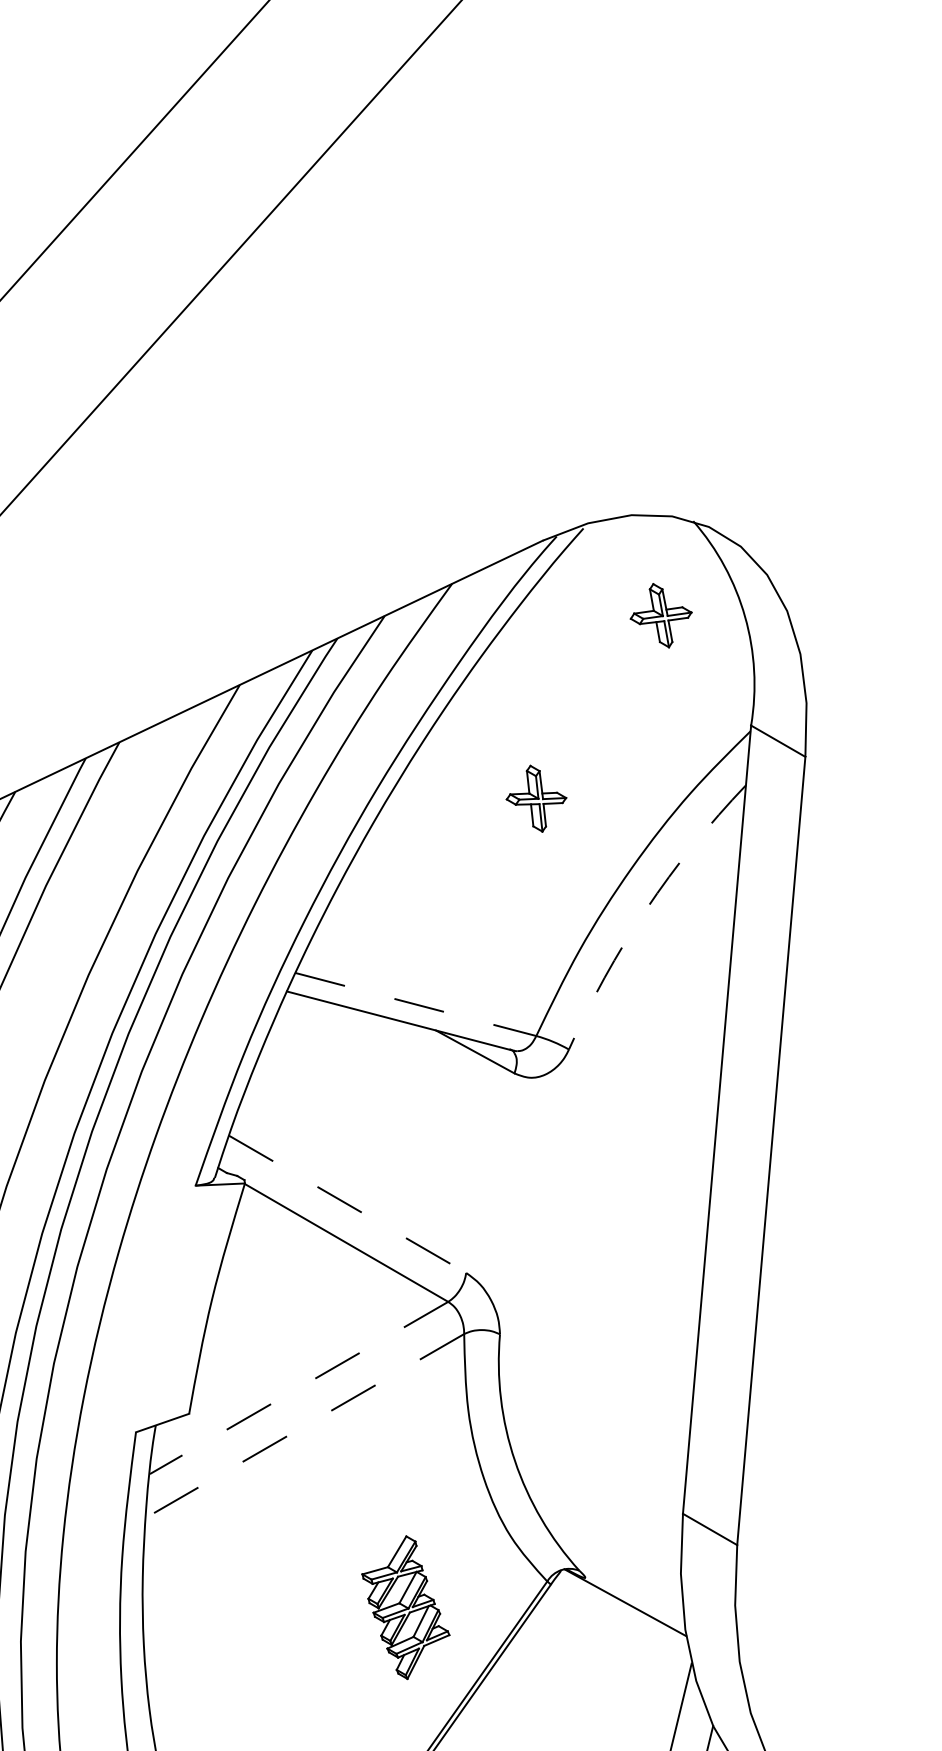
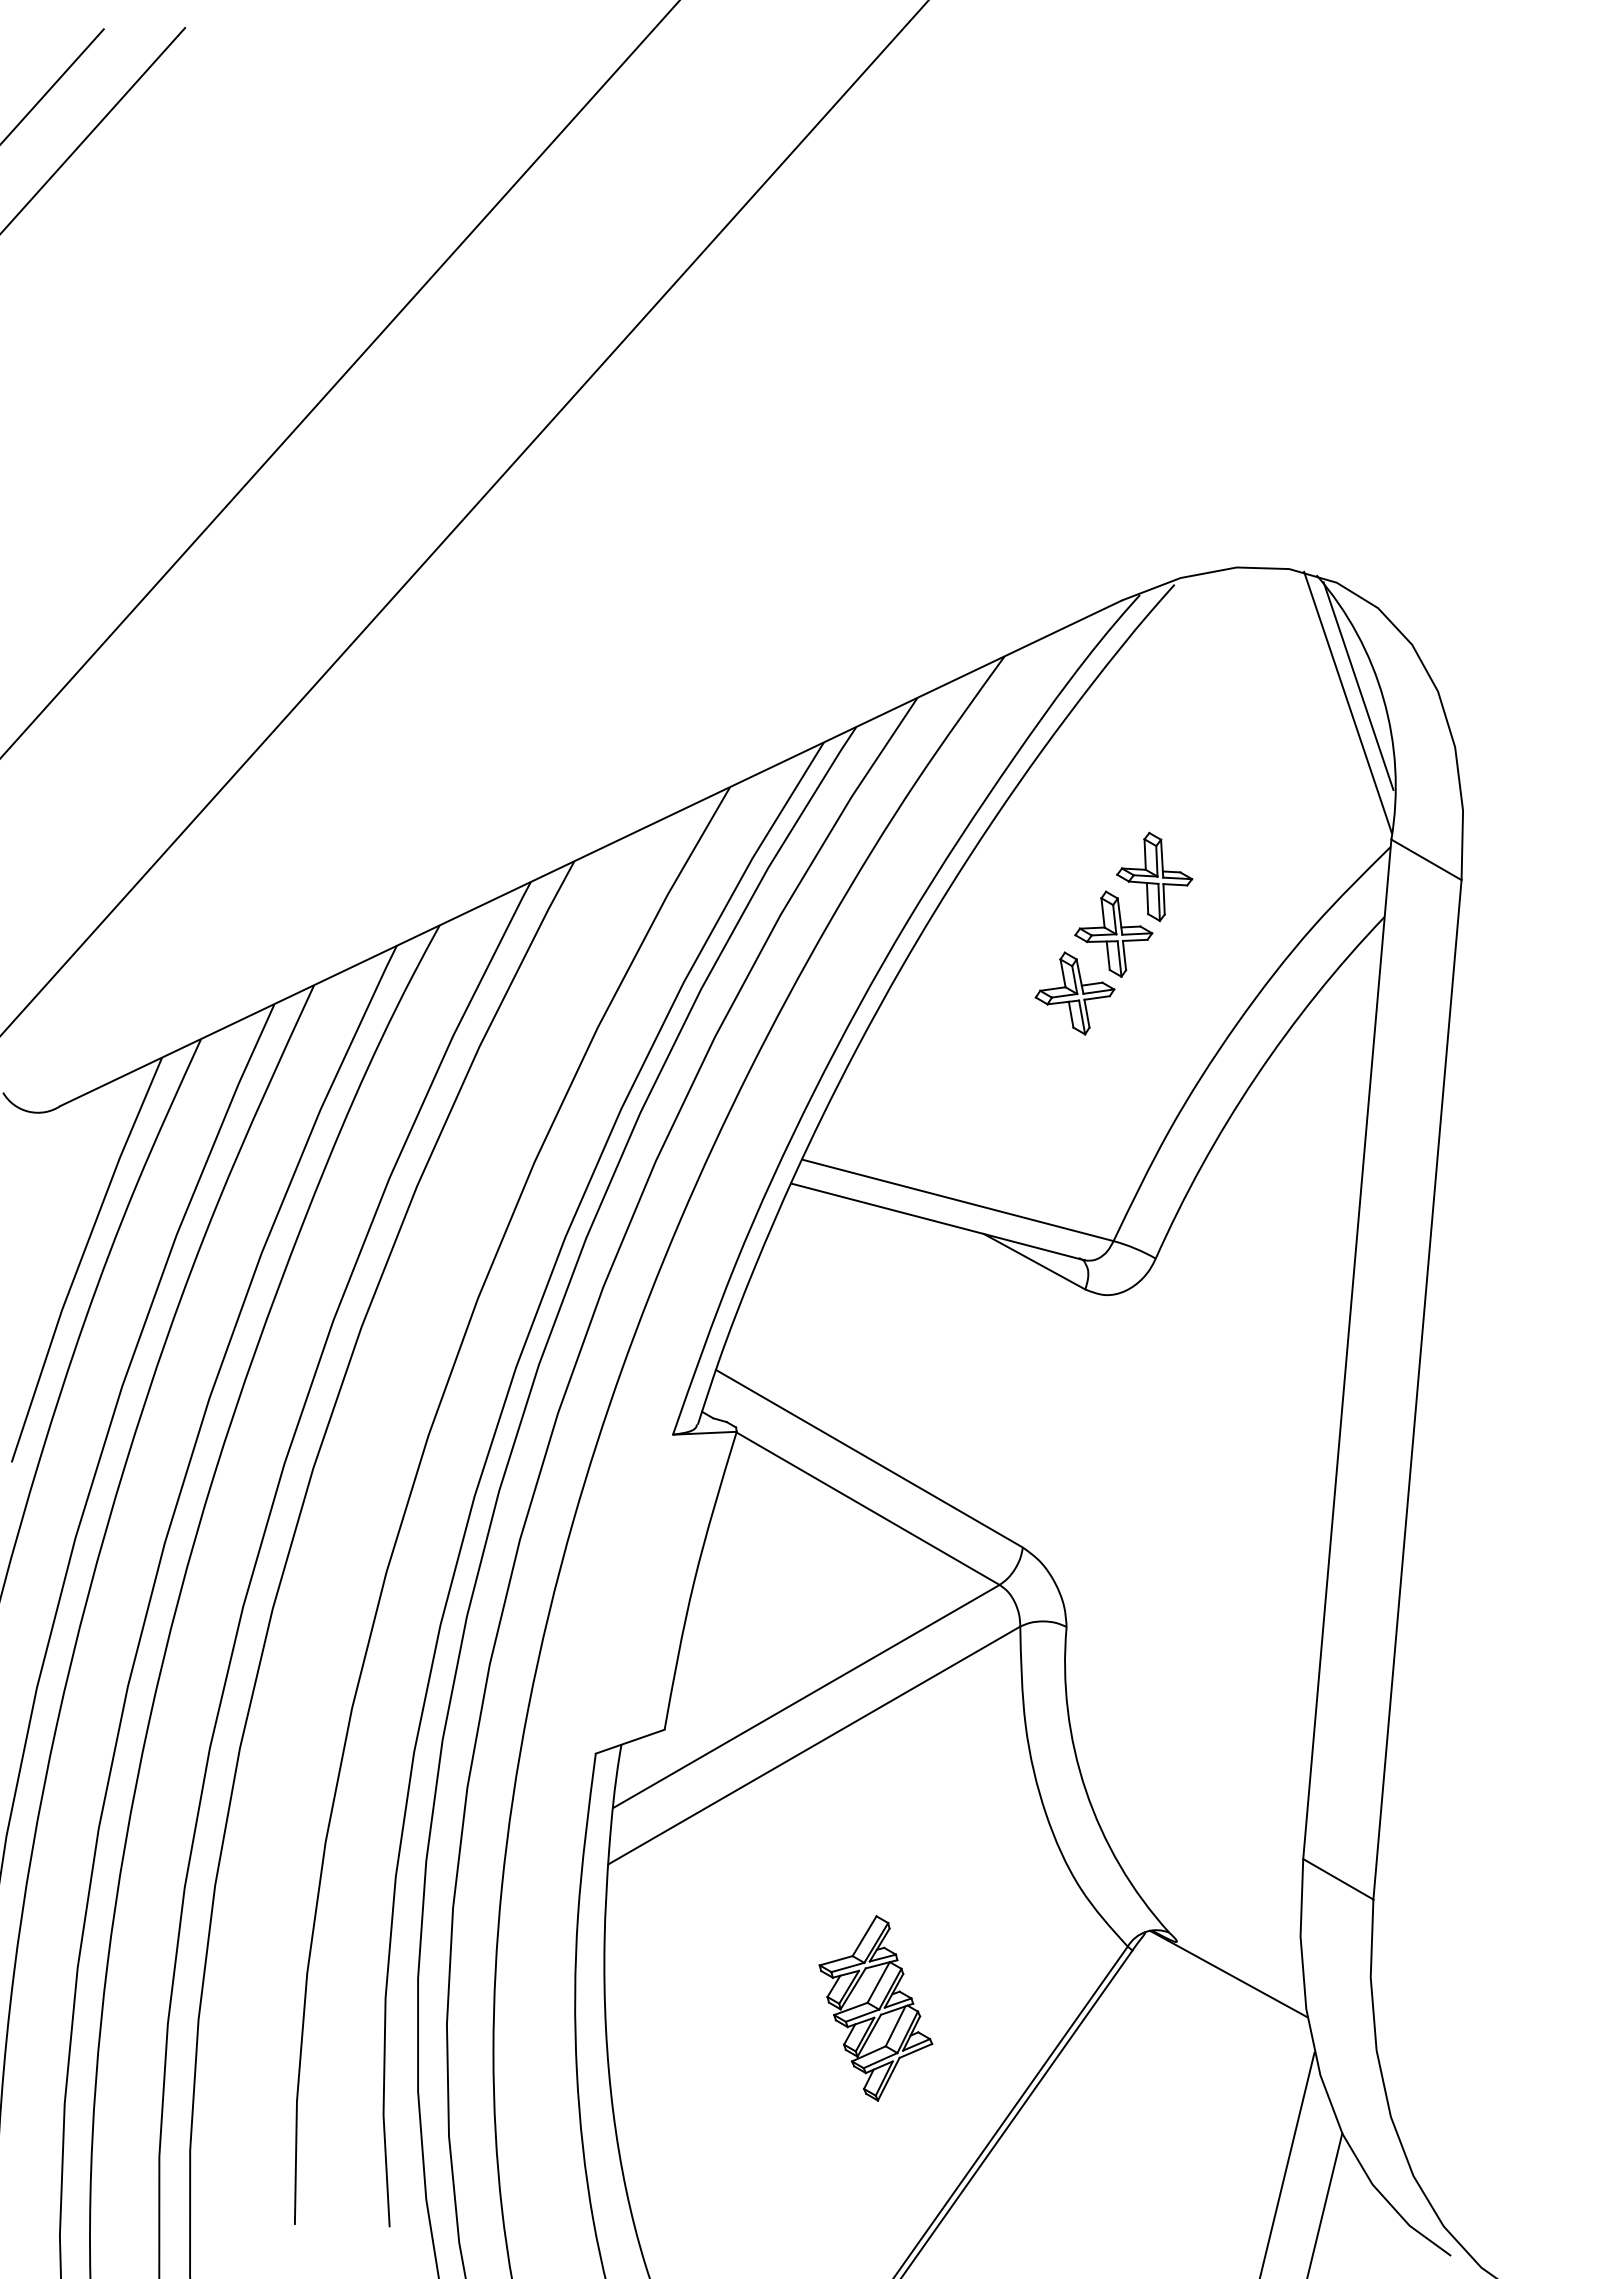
line: (725, 606) -> (1358, 685), added
part: (660, 615) -> (1074, 993), moved
line: (717, 619) -> (1347, 702), added
part: (567, 754) -> (1154, 876), added
arc: (646, 909) -> (1255, 1077), dashed -> solid
line: (415, 1004) -> (957, 1200), dashed -> solid
line: (347, 1204) -> (869, 1459), dashed -> solid
line: (298, 1388) -> (806, 1696), dashed -> solid
line: (305, 1426) -> (814, 1745), dashed -> solid
part: (405, 1607) -> (875, 2008), moved

